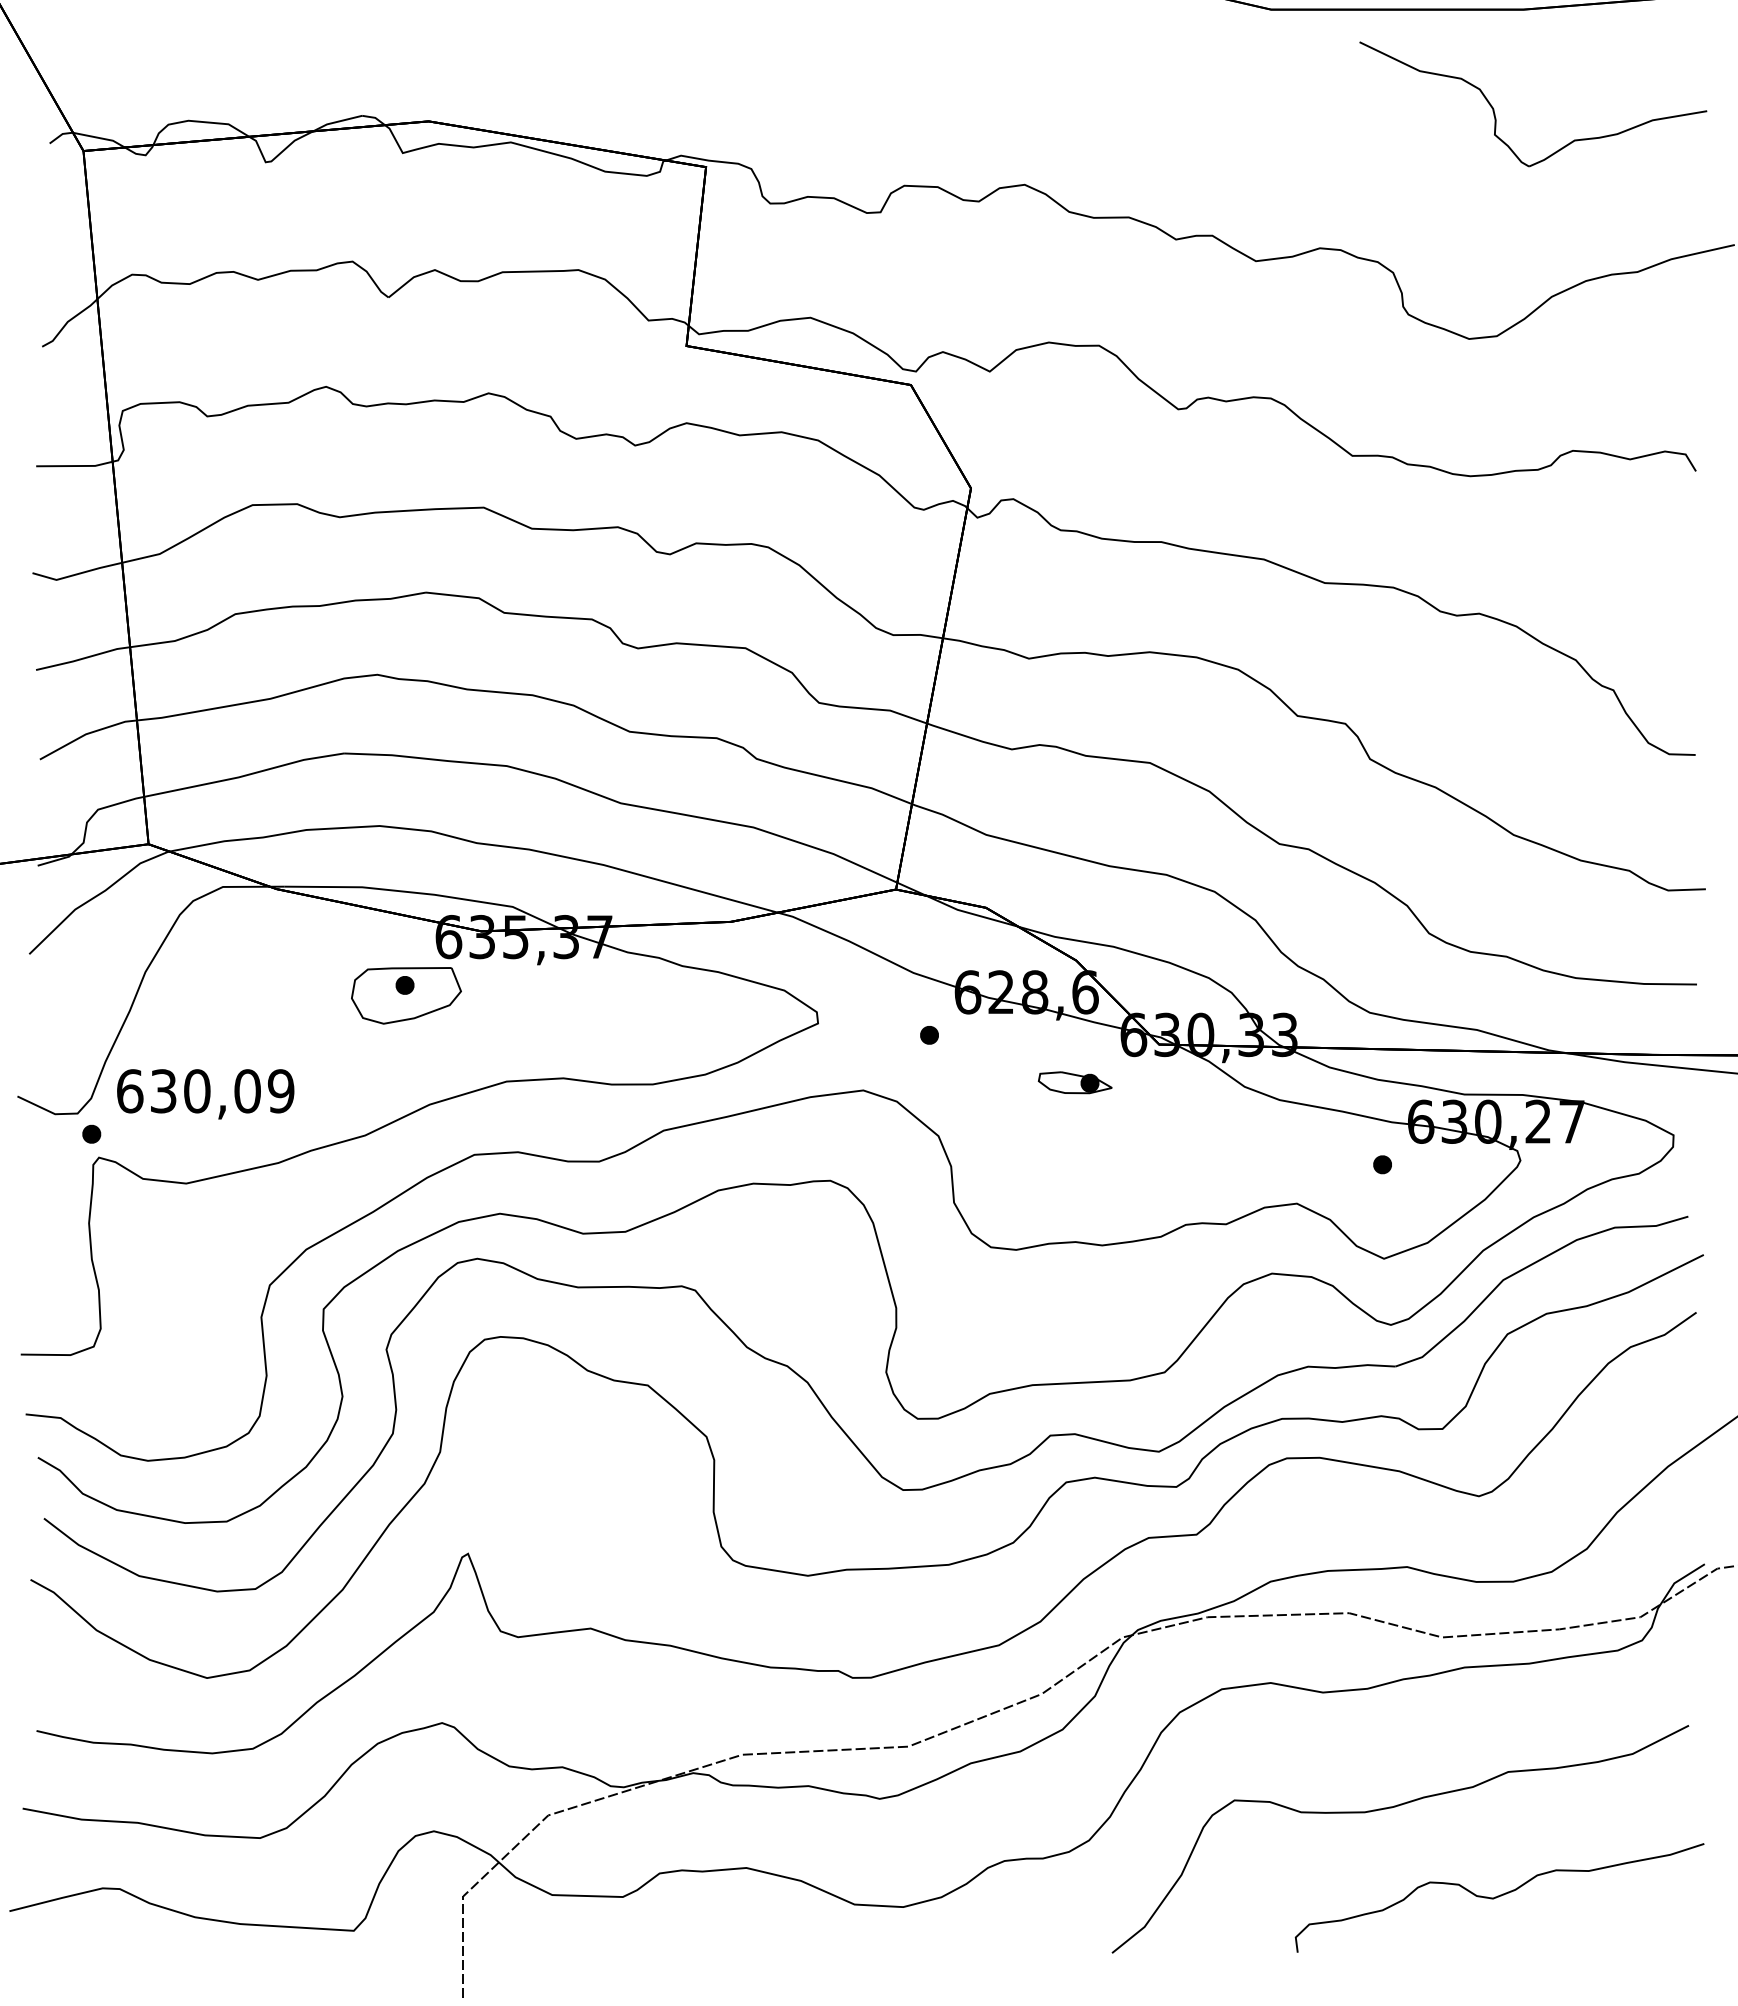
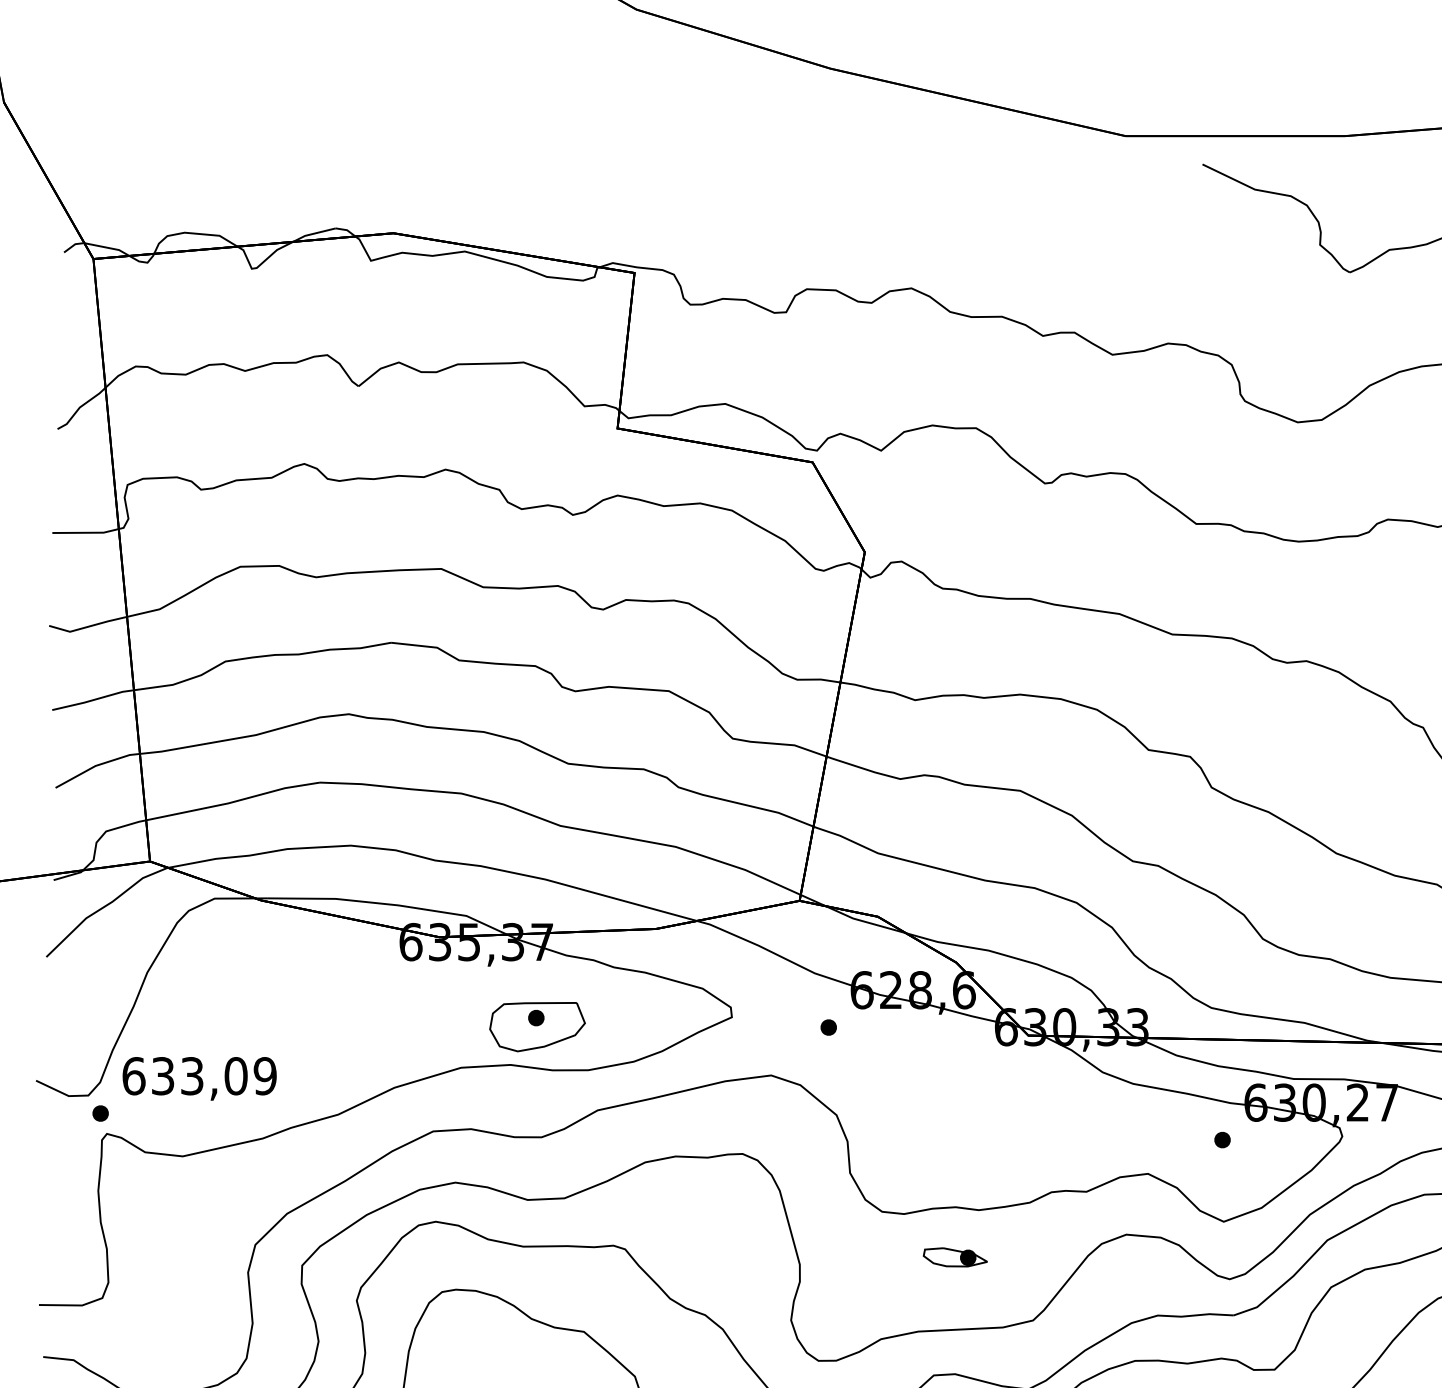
part: (406, 995) -> (537, 1026), moved
part: (1074, 1082) -> (954, 1257), moved
text: (197, 1091) -> (192, 1076), 630,09 -> 633,09

